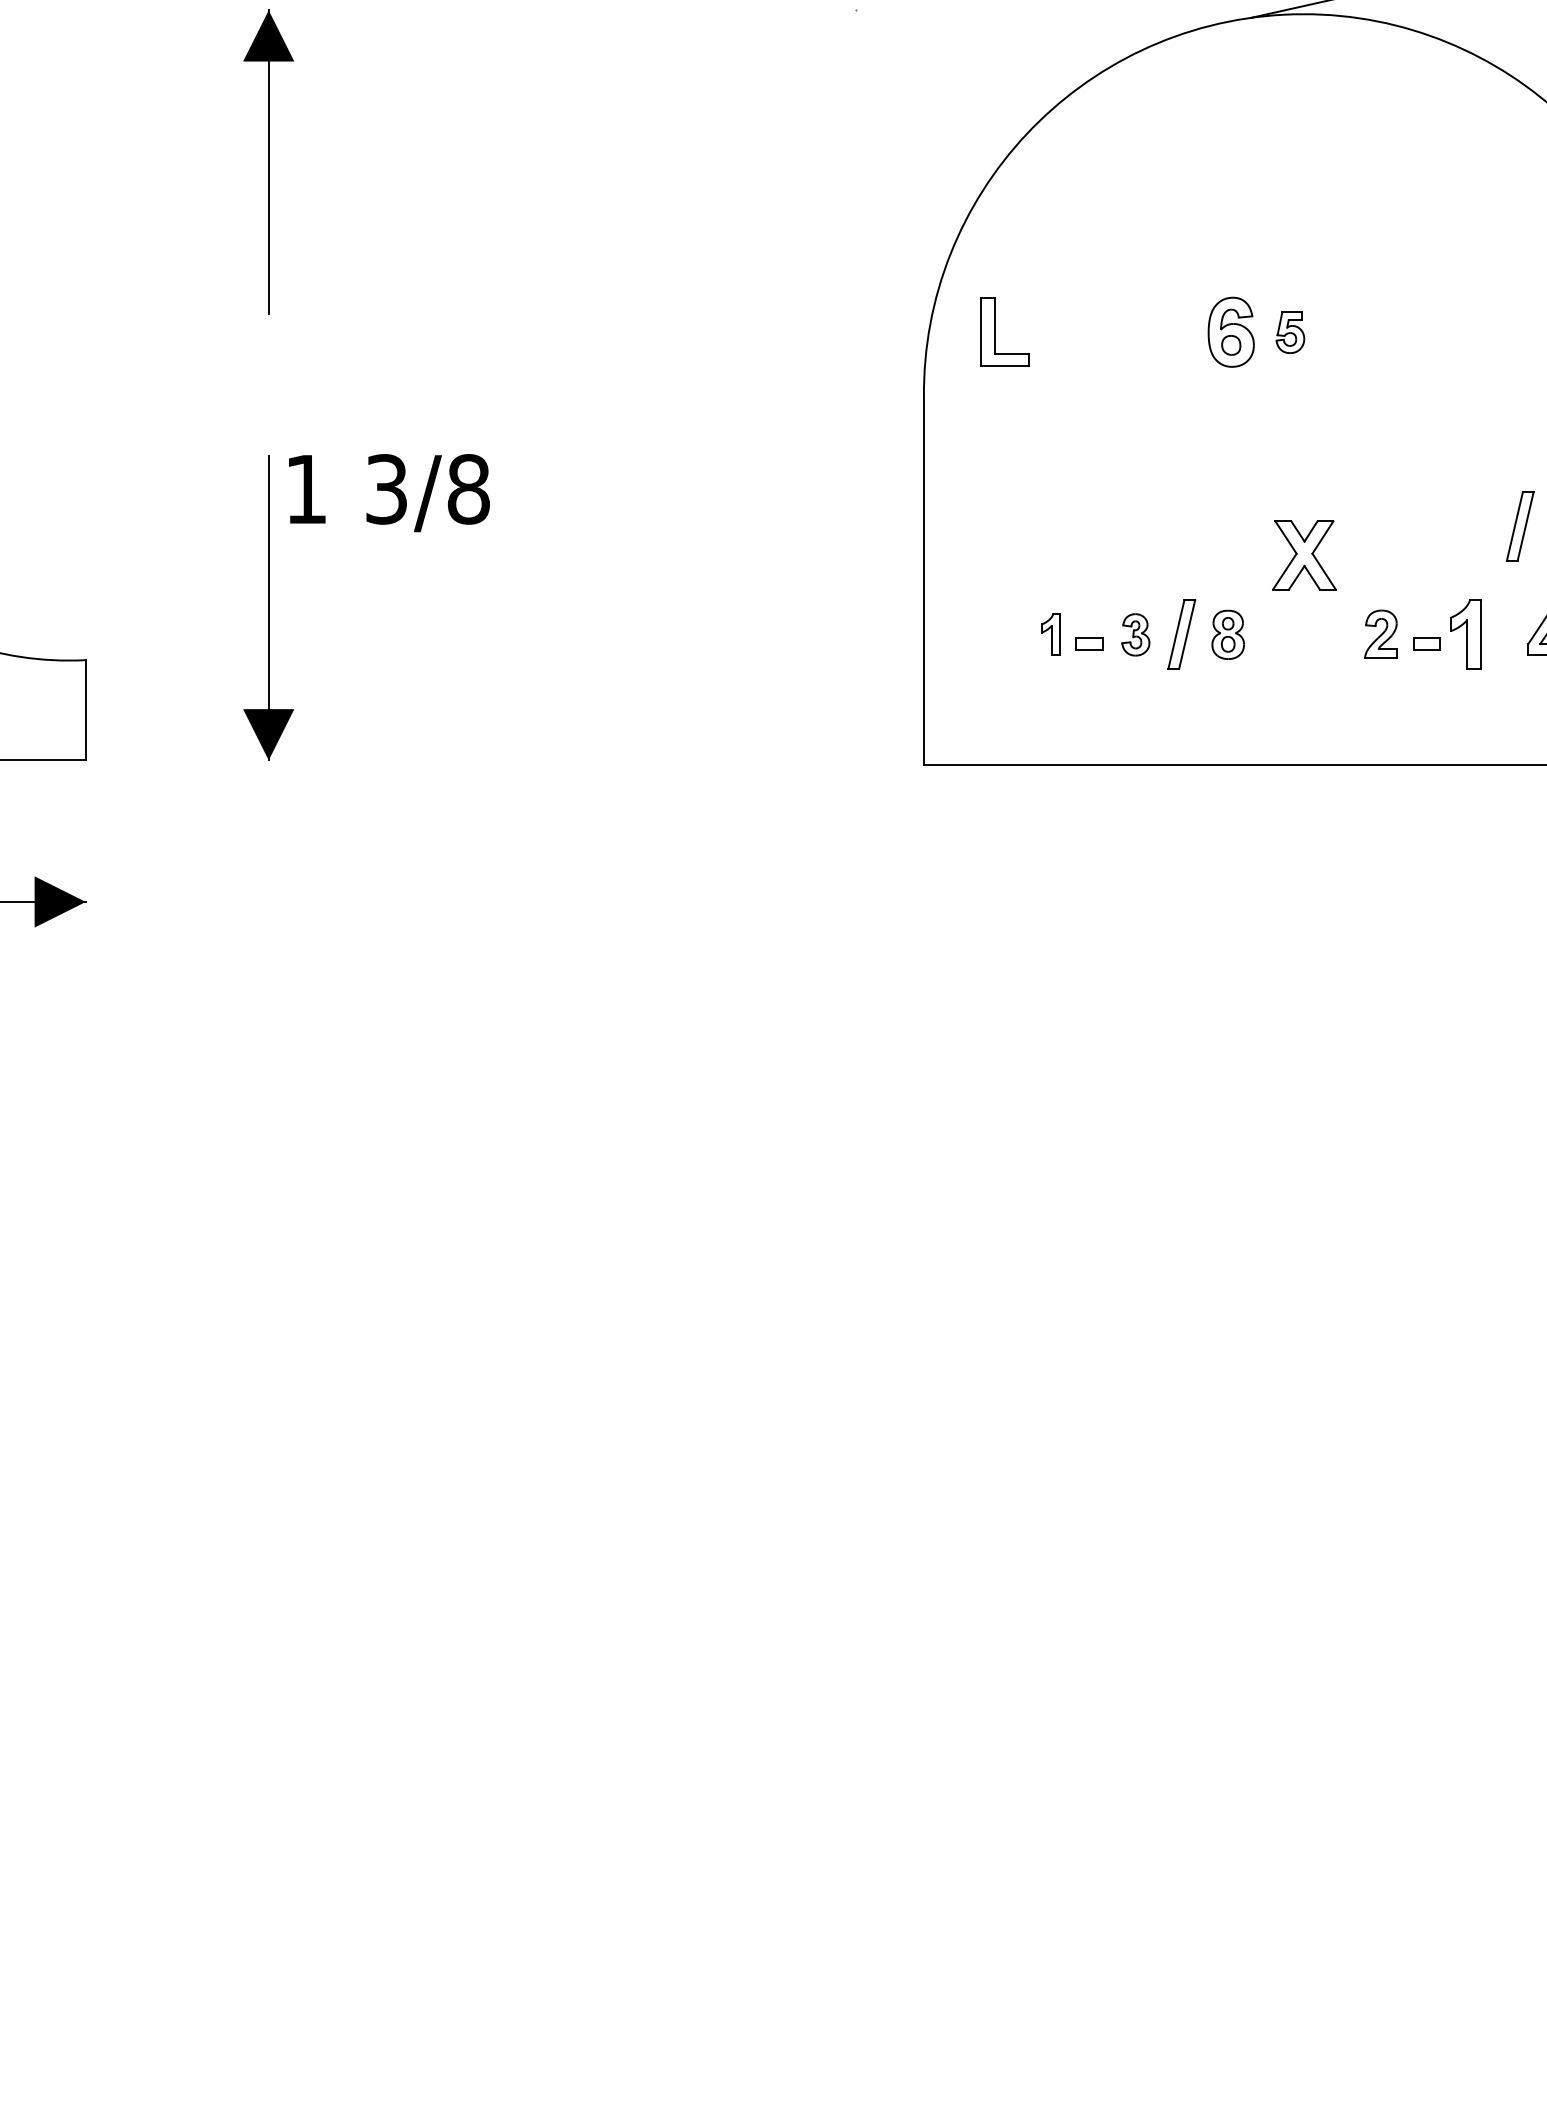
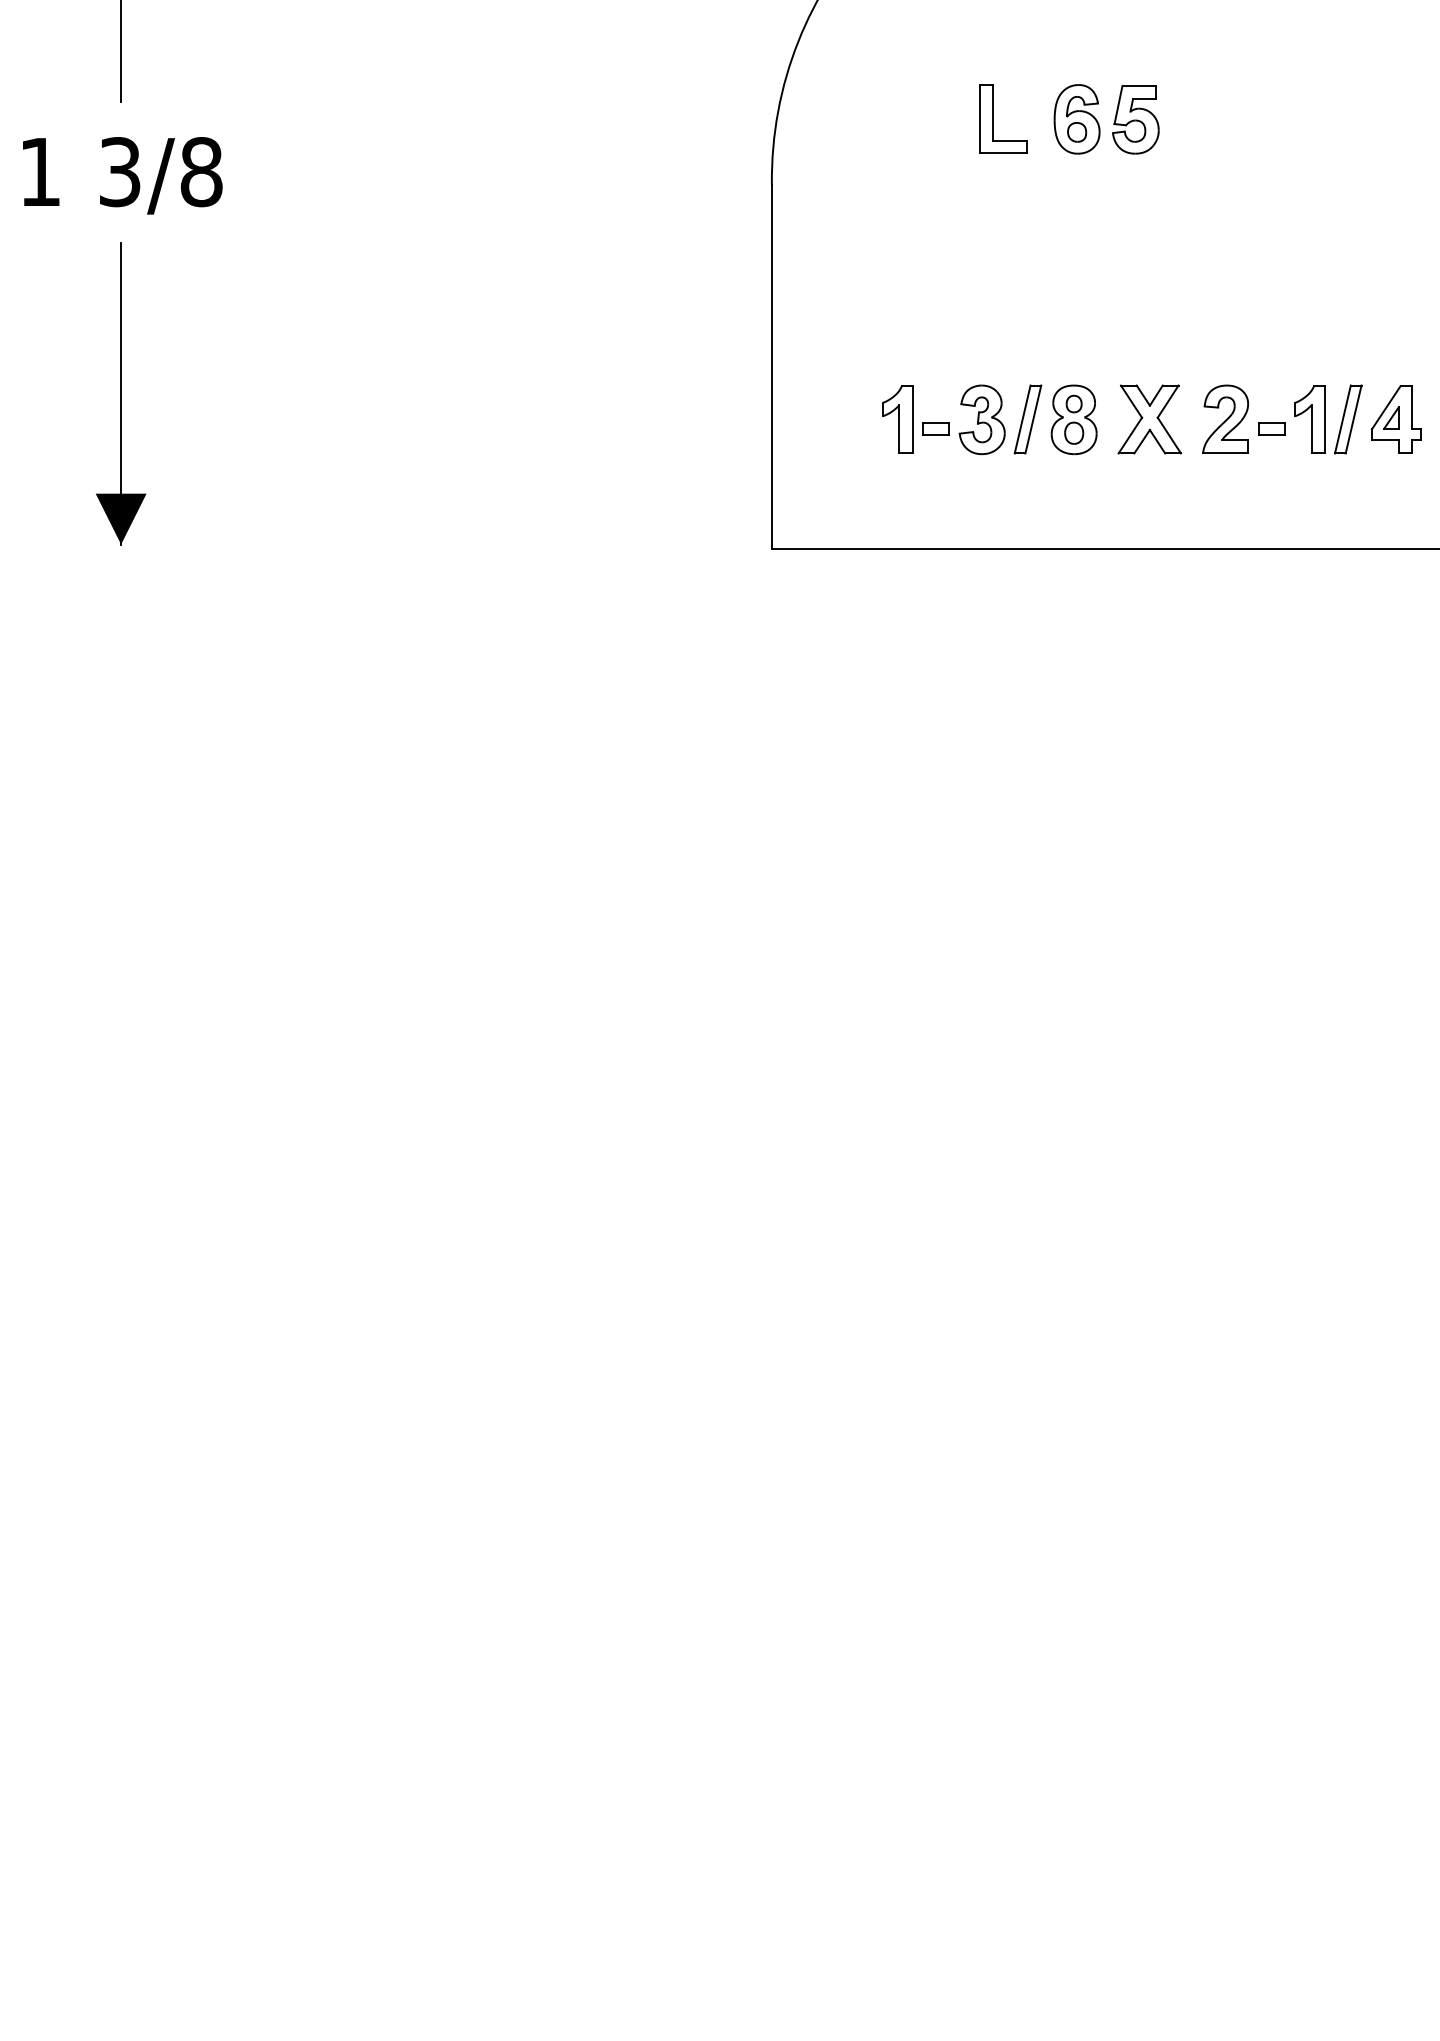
part: (995, 331) -> (993, 118), moved
part: (1290, 332) -> (1135, 119), size x1.67
text: (389, 493) -> (122, 176), moved
part: (1520, 526) -> (1348, 419), moved
part: (1304, 555) -> (1149, 419), moved
part: (1050, 634) -> (897, 419), size x1.67
part: (1135, 634) -> (981, 419), size x1.67
part: (1227, 634) -> (1073, 419), size x1.43
part: (1380, 634) -> (1225, 419), size x1.43

